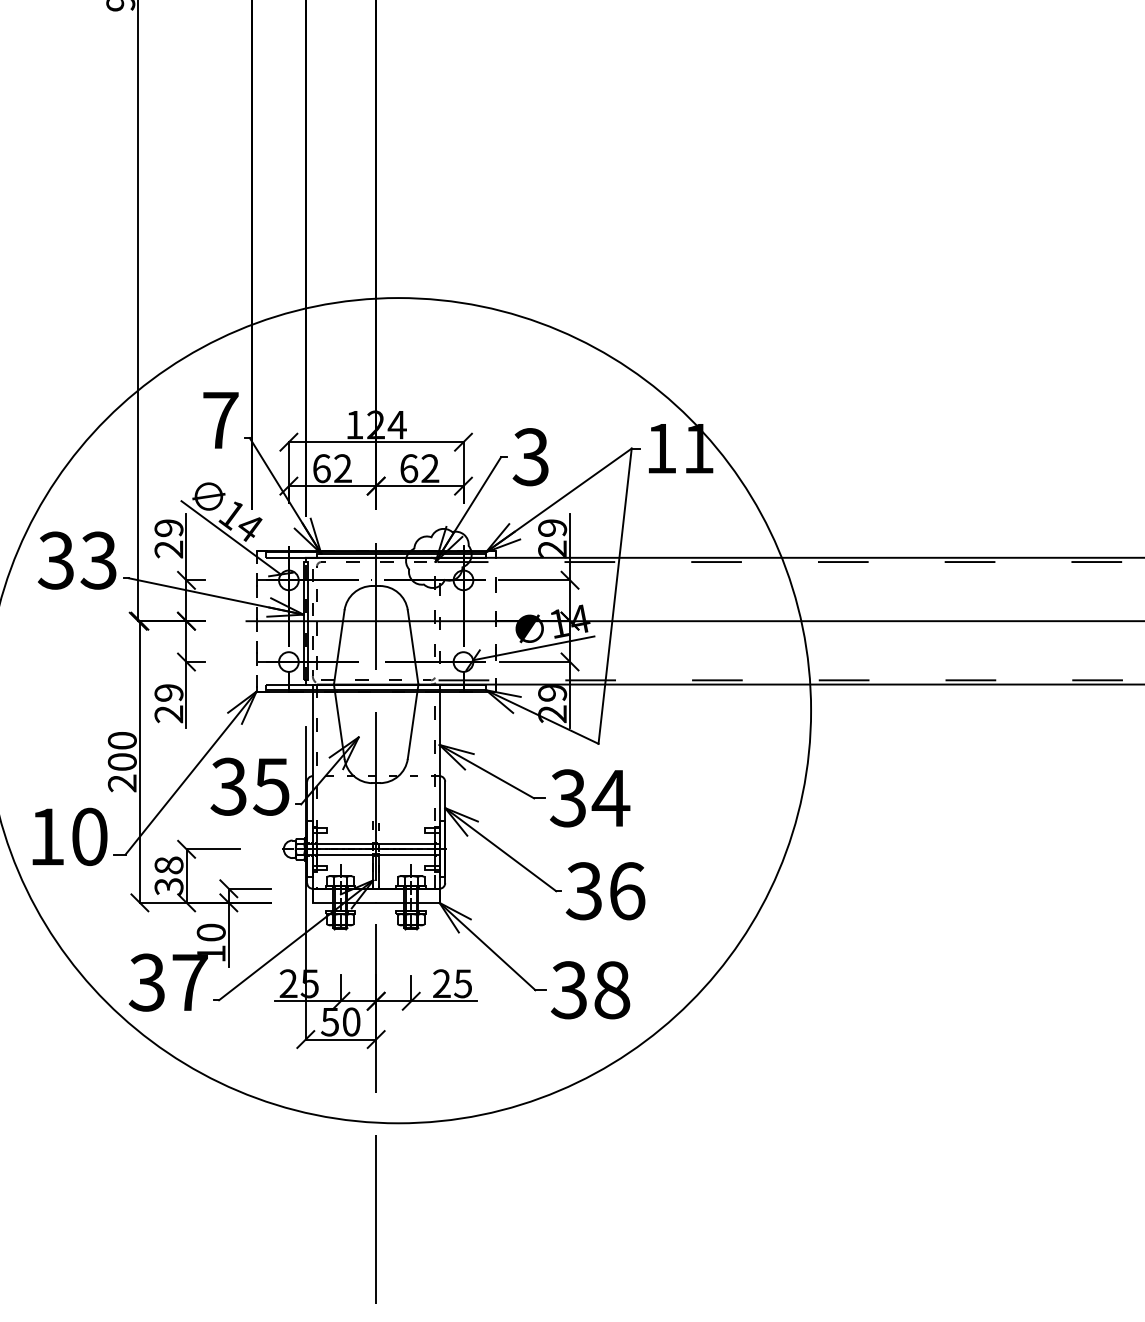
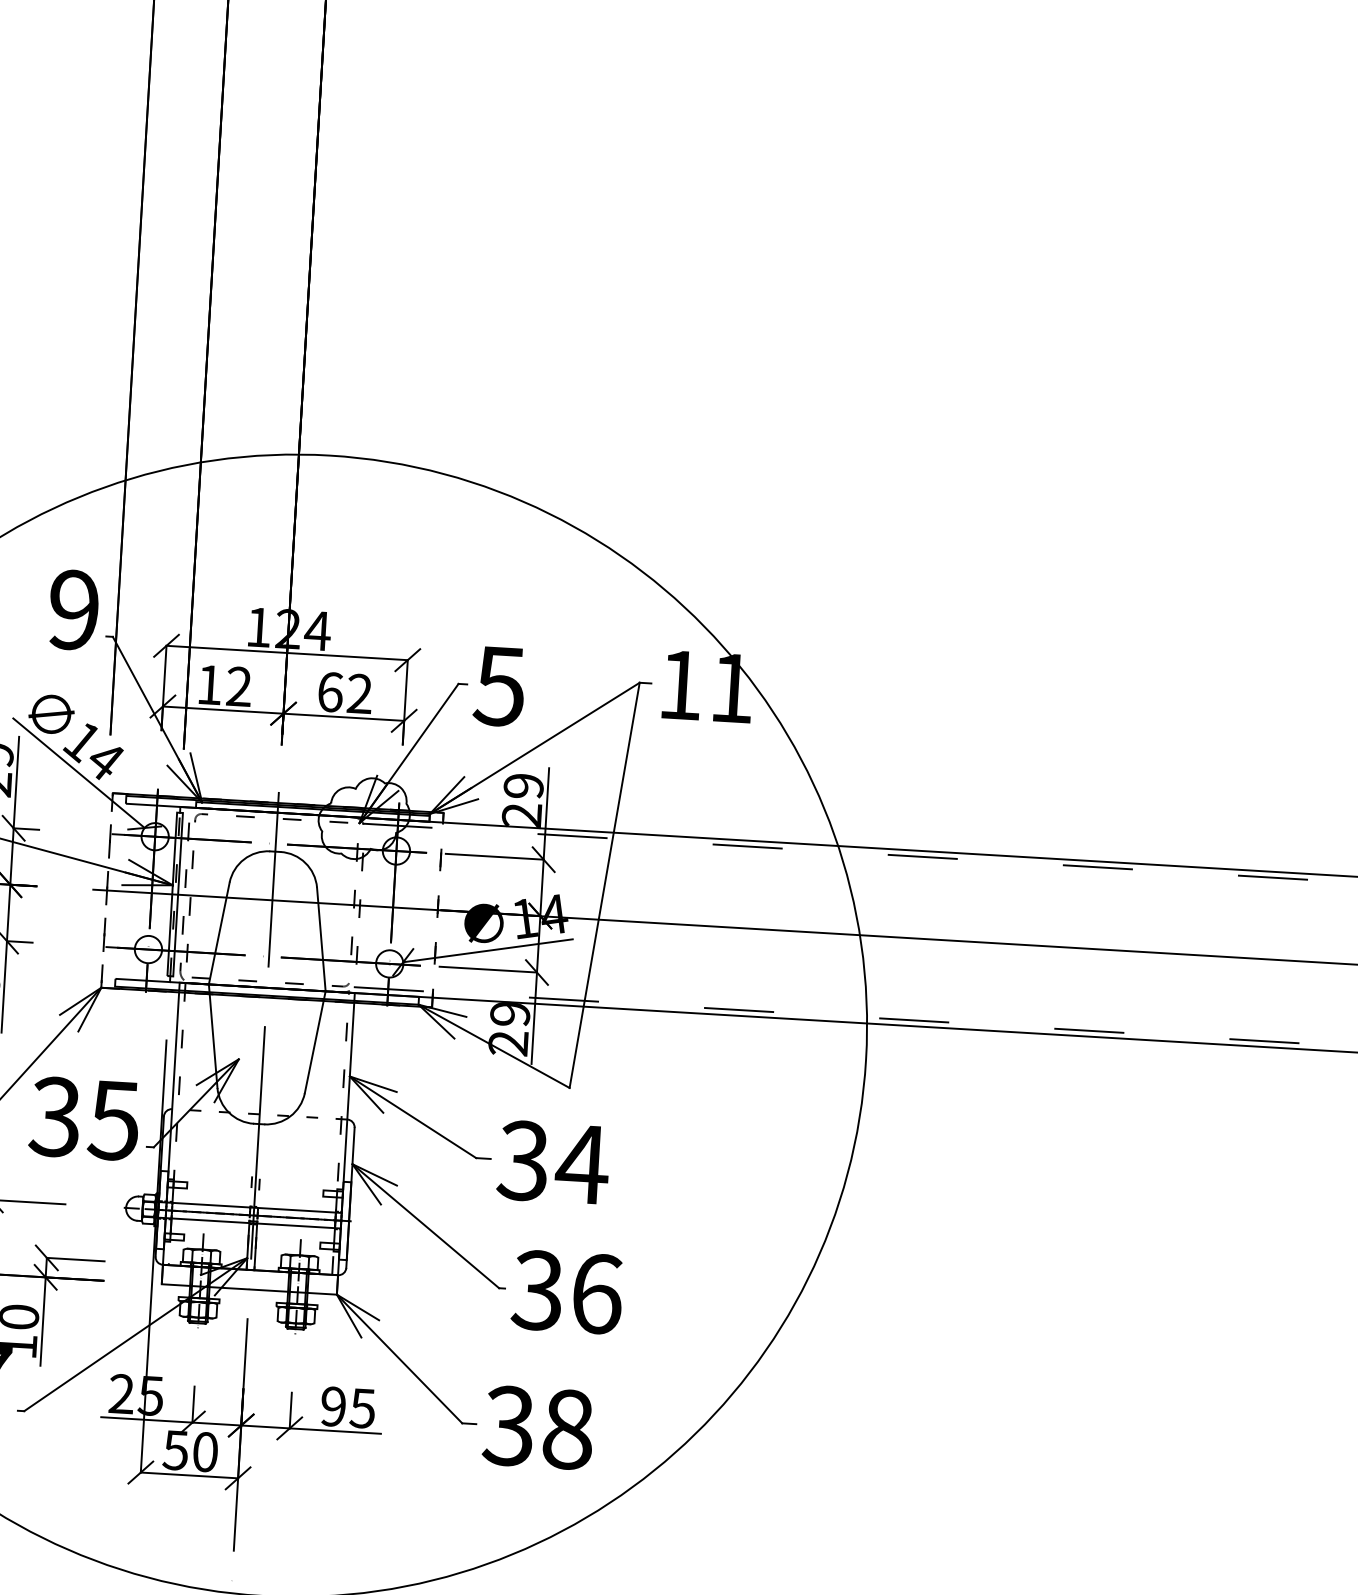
text: (220, 420) -> (73, 610), 7 -> 9
text: (530, 456) -> (499, 685), 3 -> 5
text: (321, 468) -> (209, 684), 62 -> 12
text: (441, 983) -> (332, 1406), 25 -> 95

